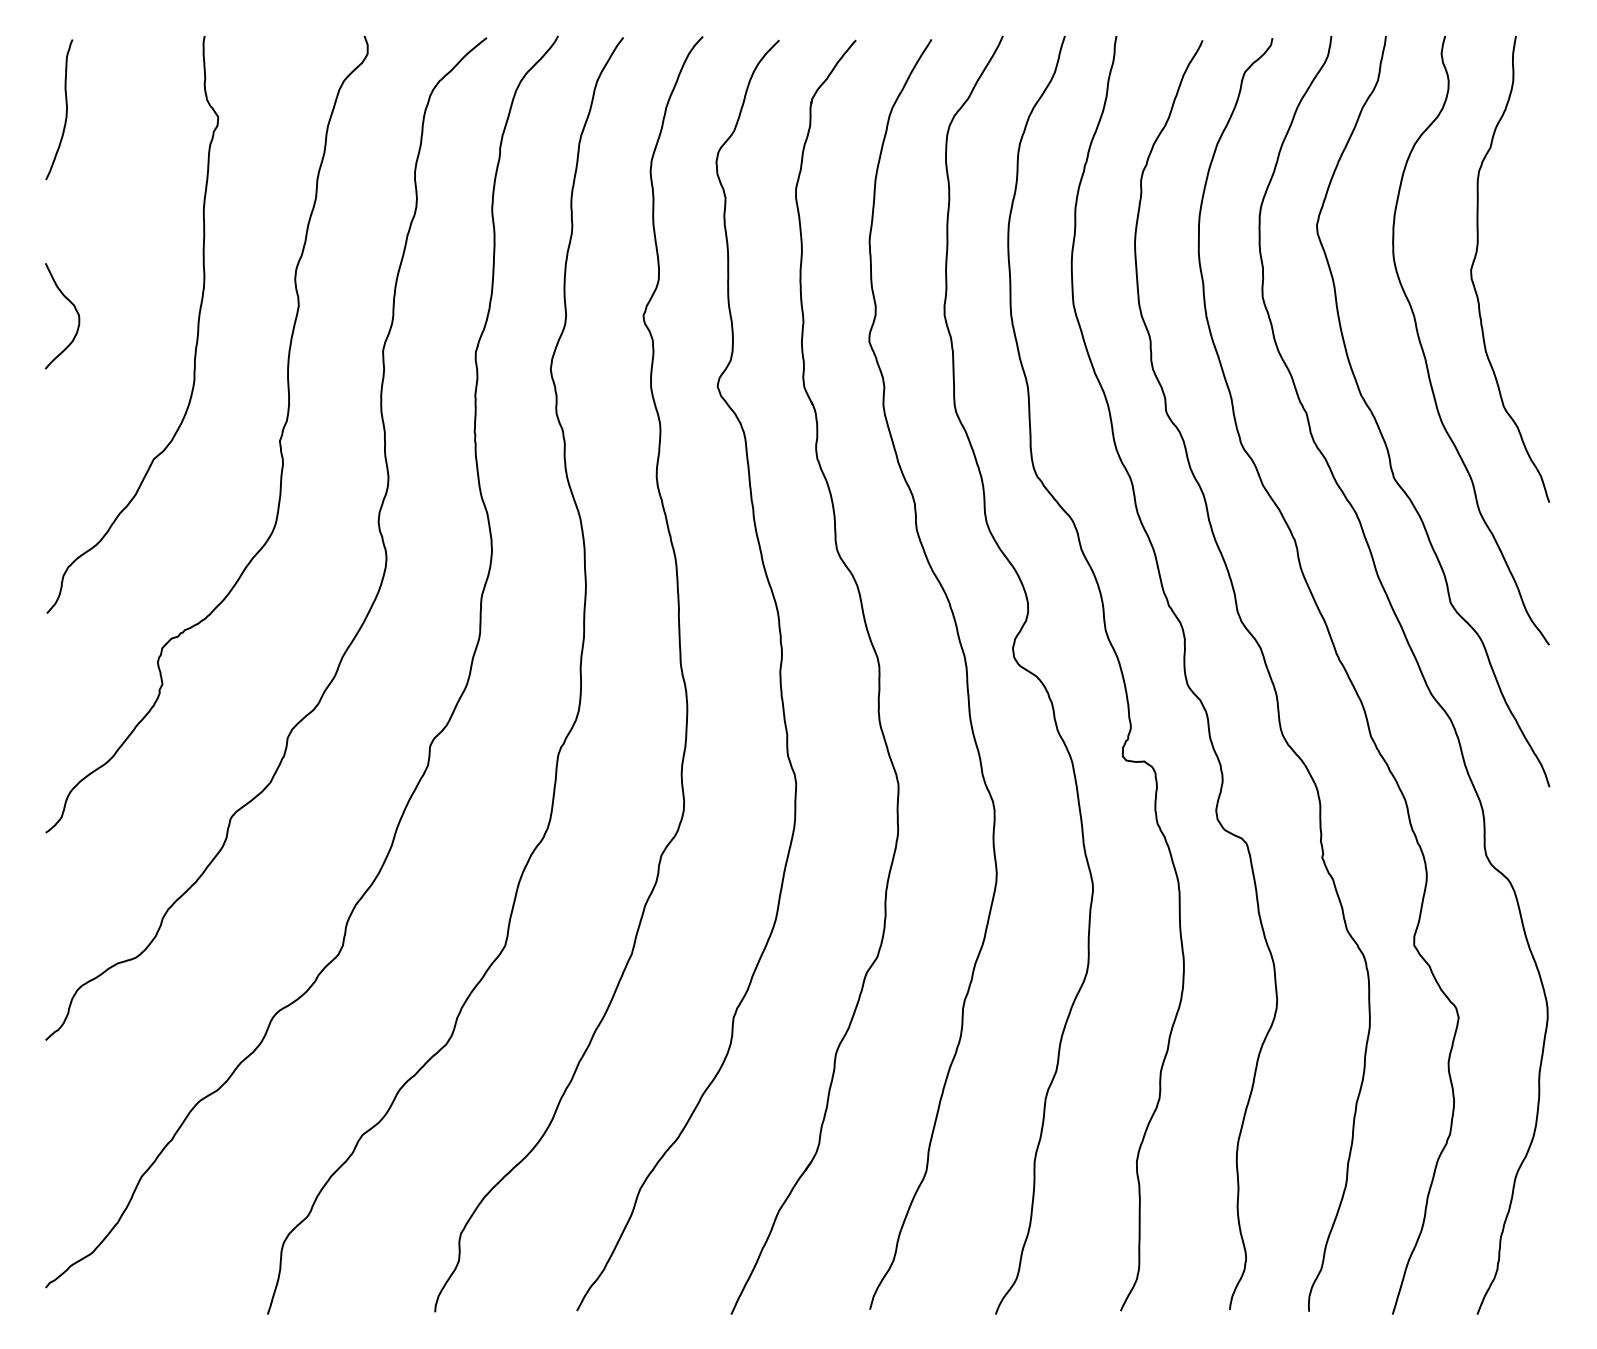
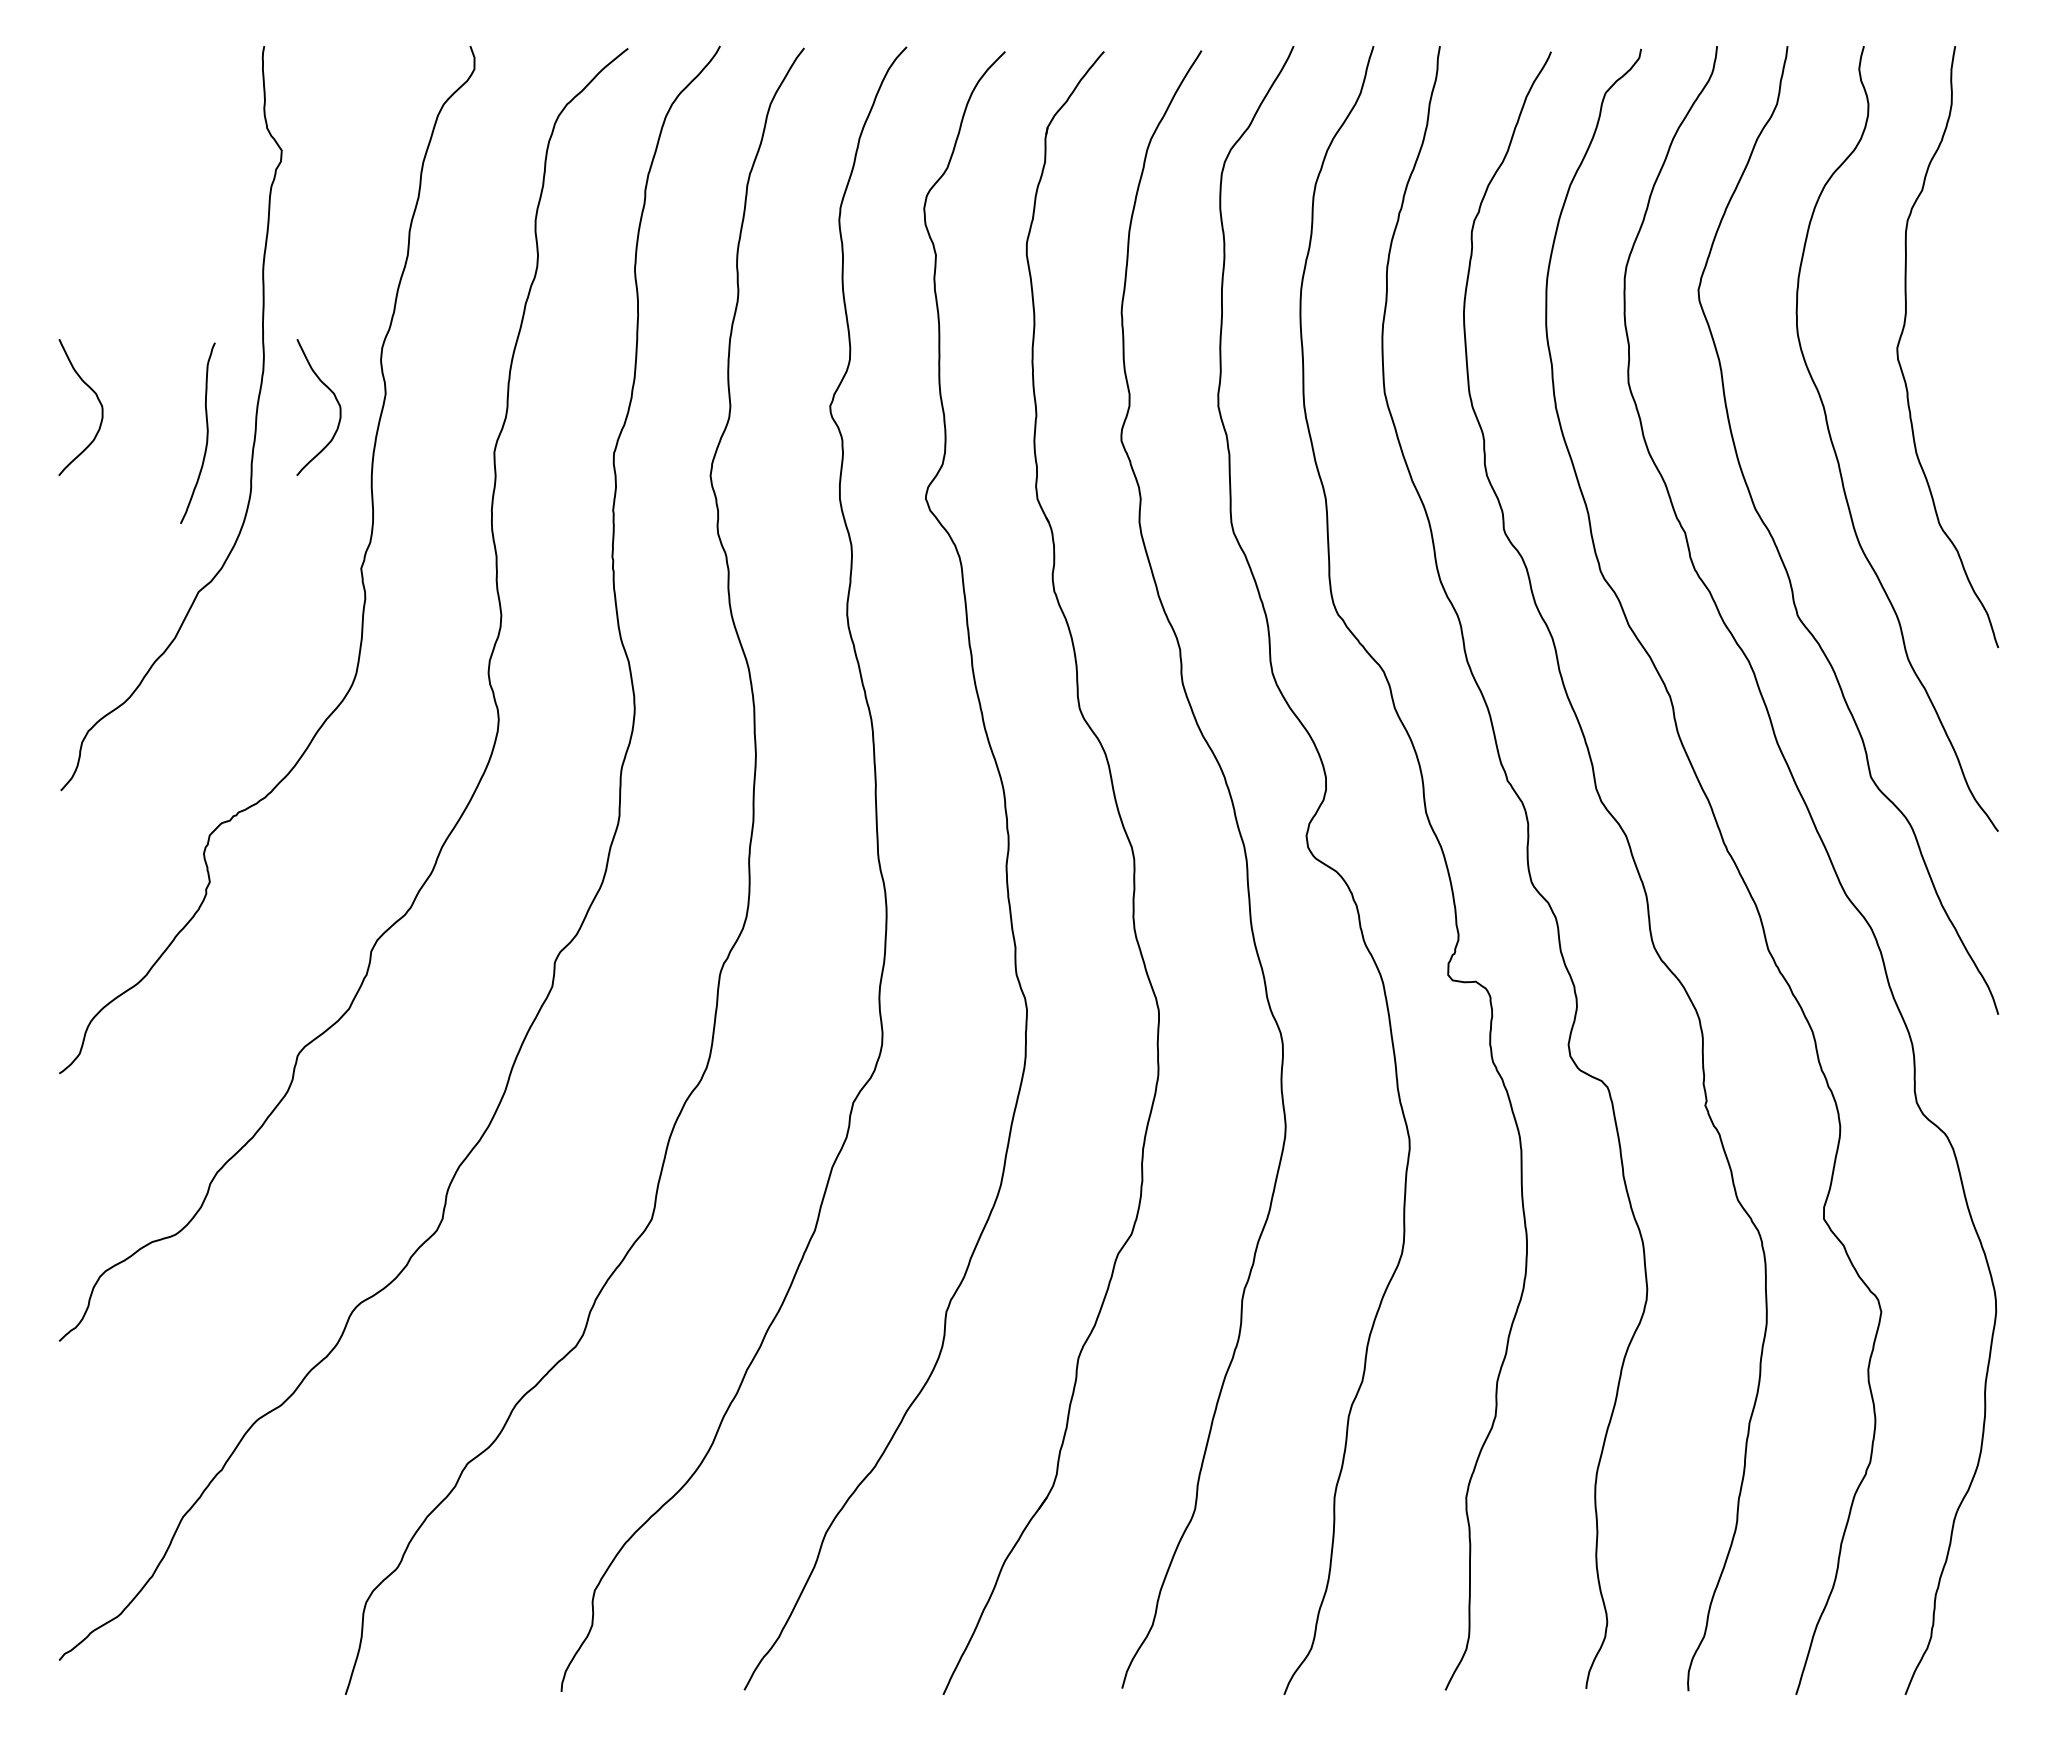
curve: (66, 109) -> (206, 432), moved
curve: (259, 310) -> (335, 399), added

